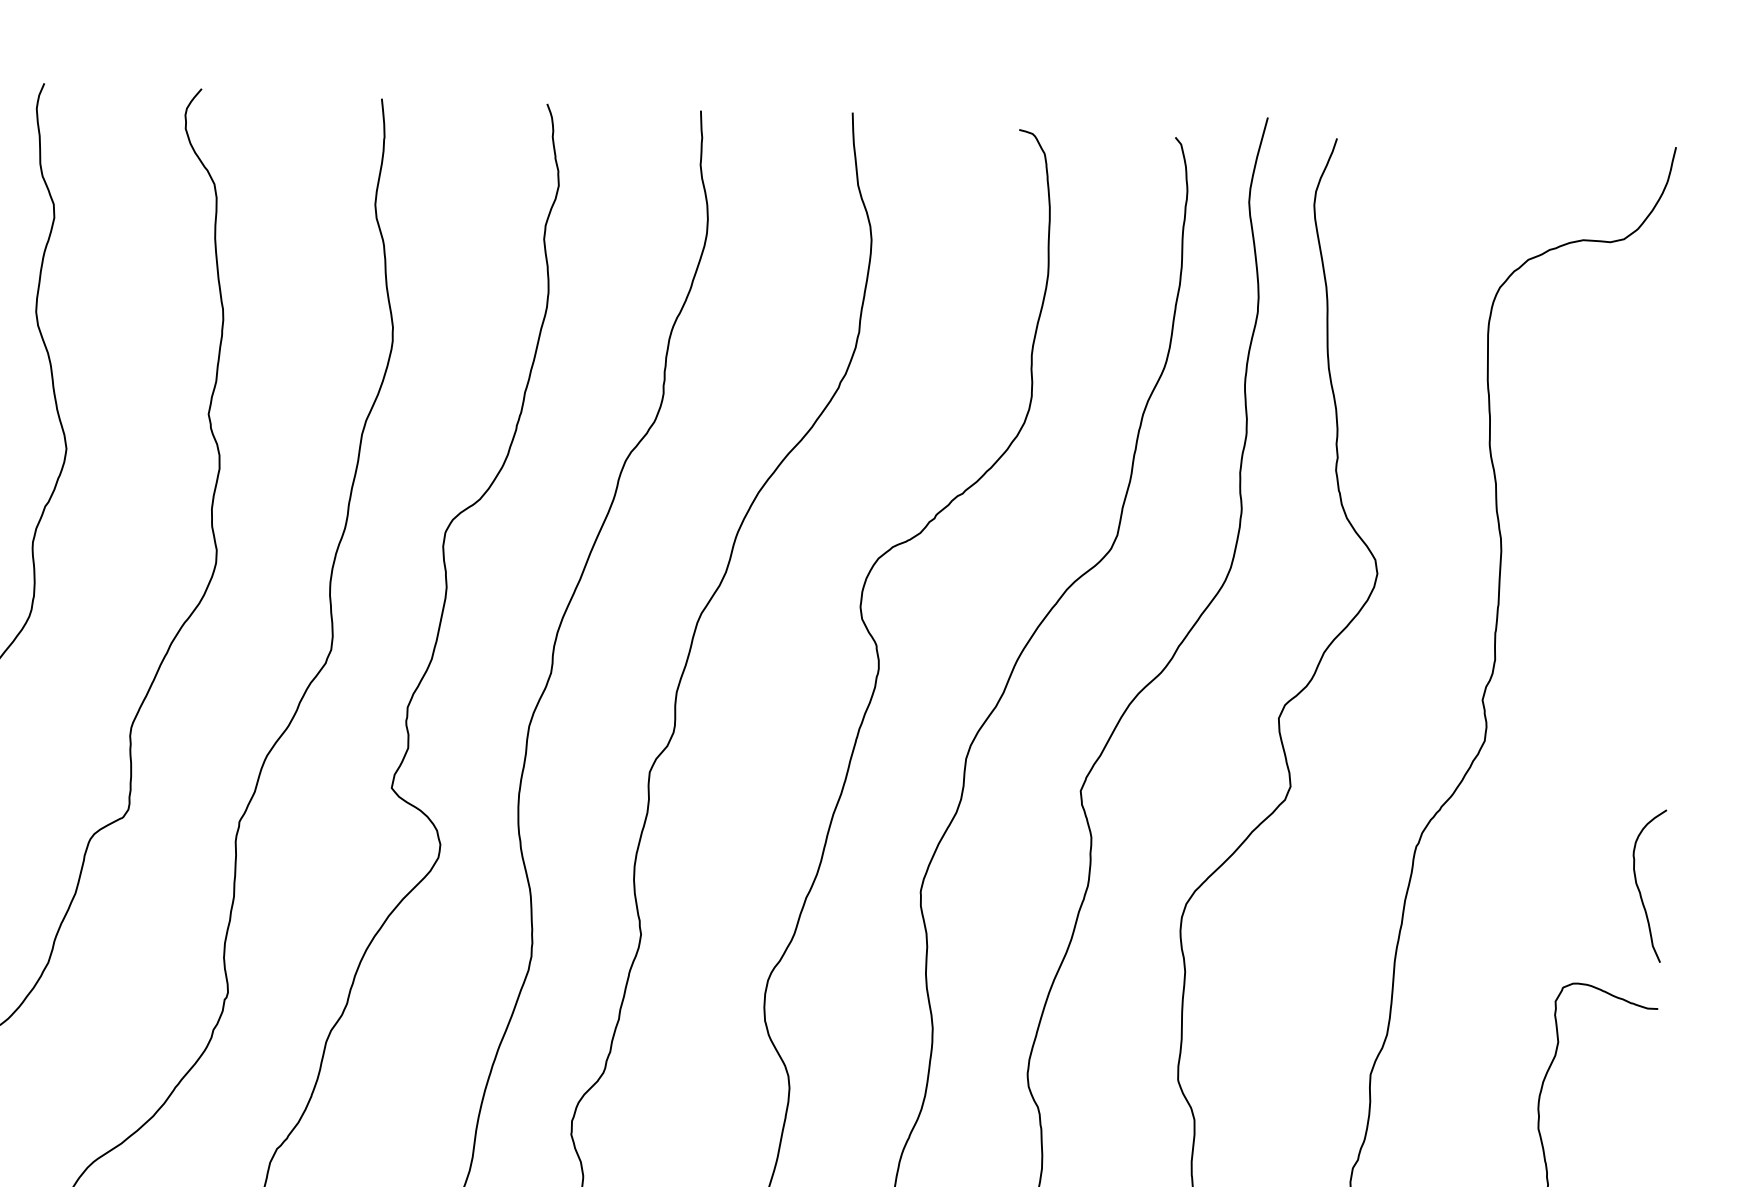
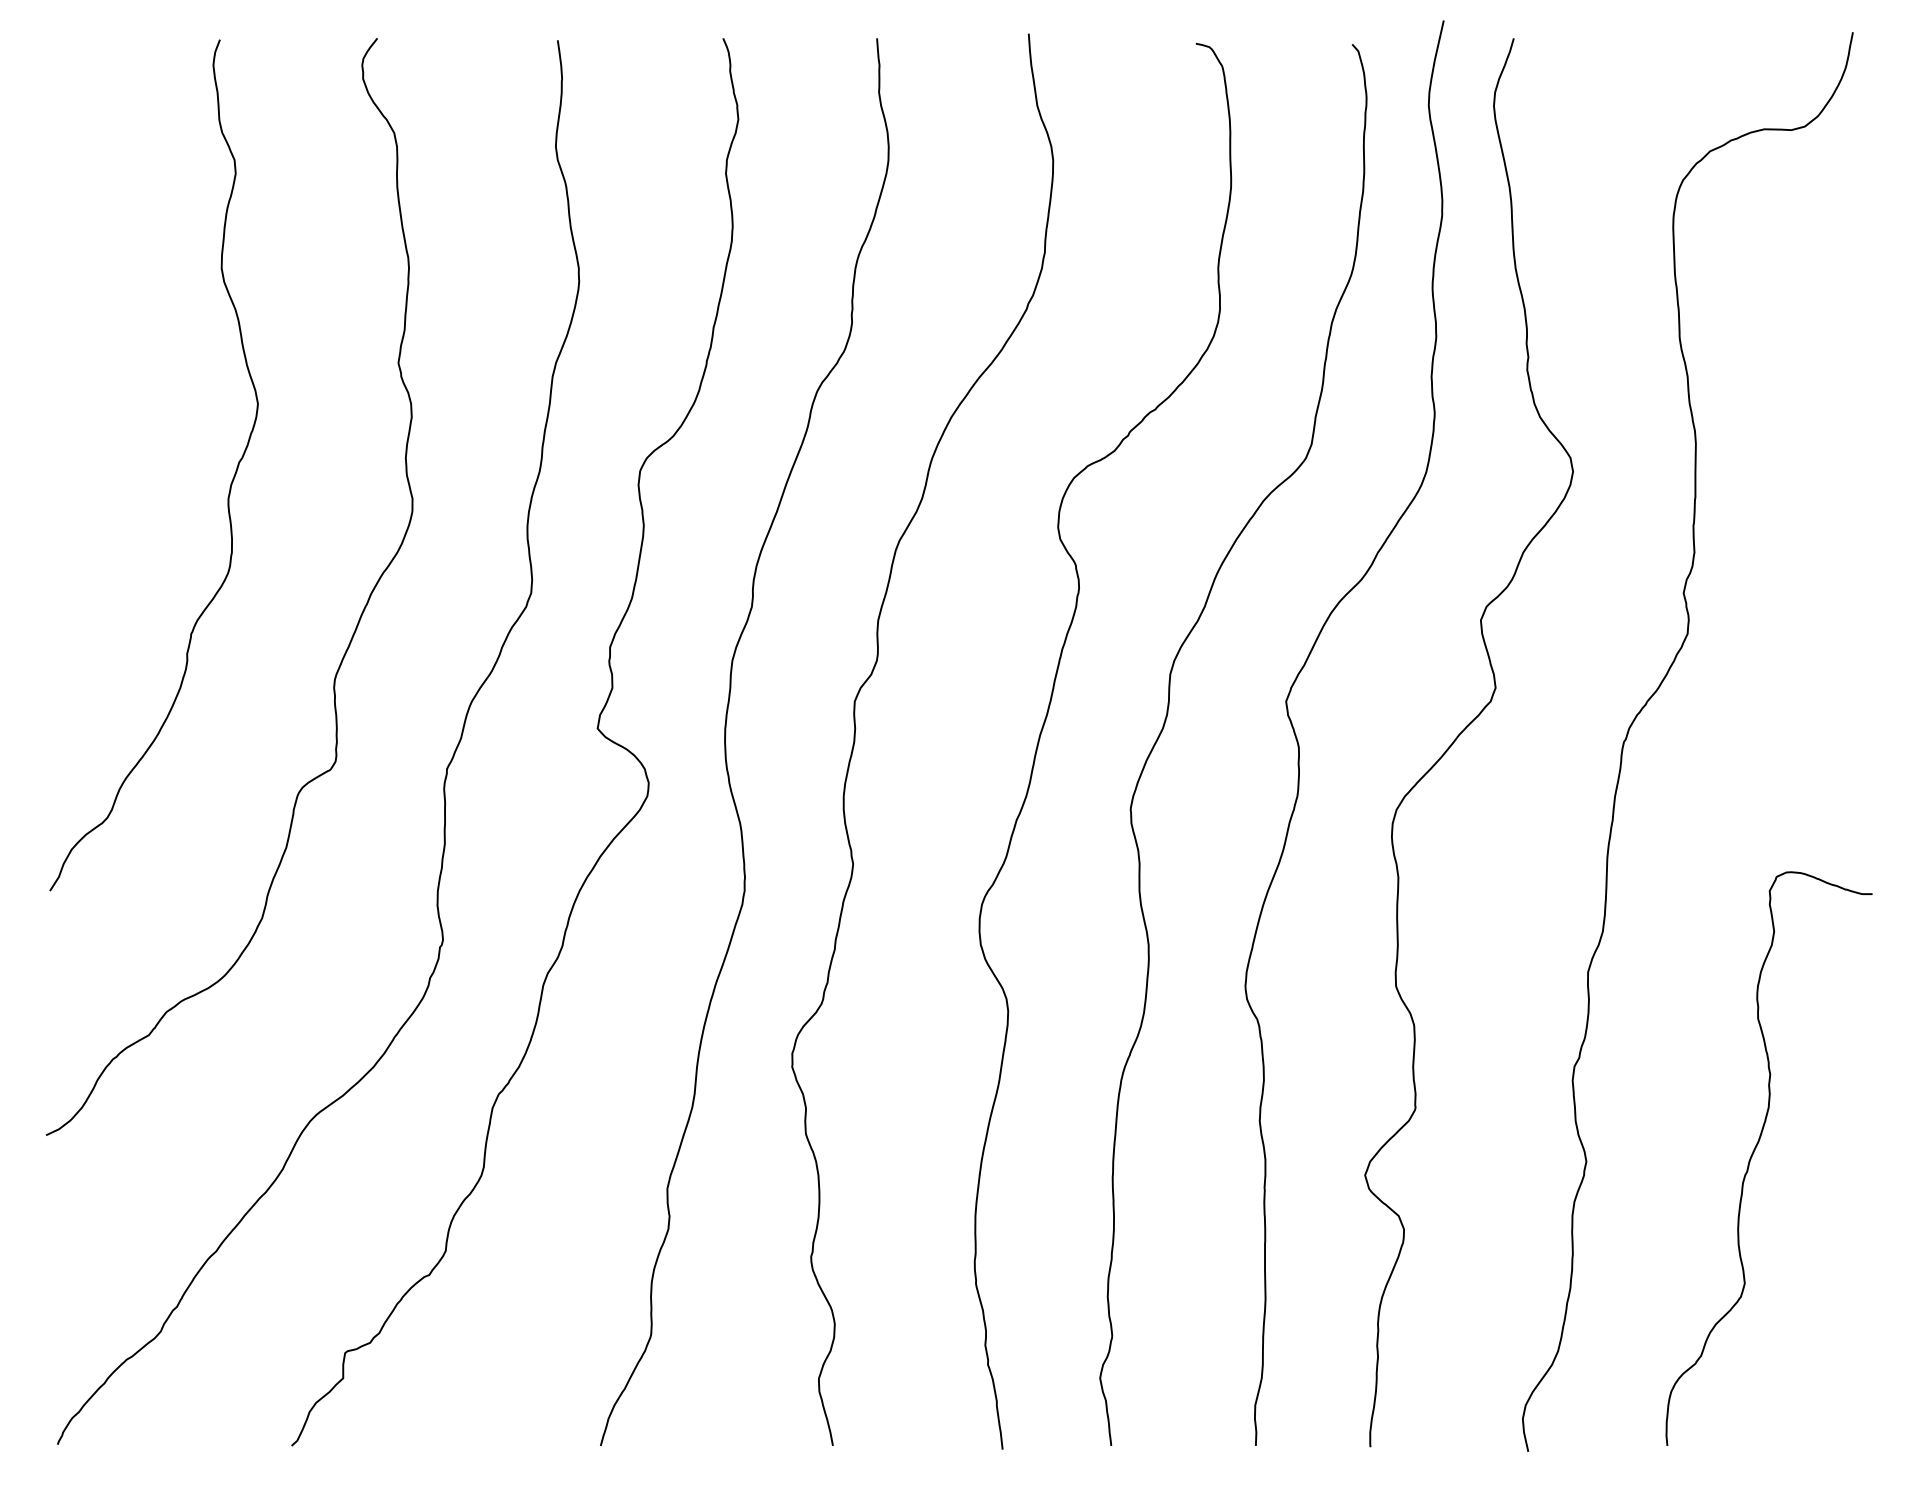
curve: (1639, 888) -> (1848, 774), removed

